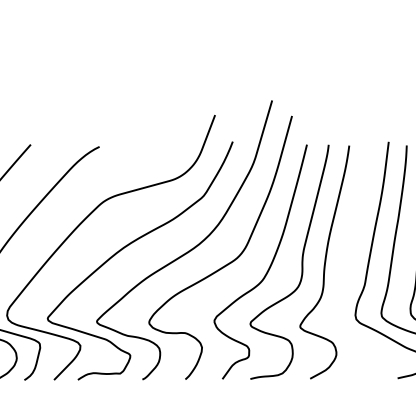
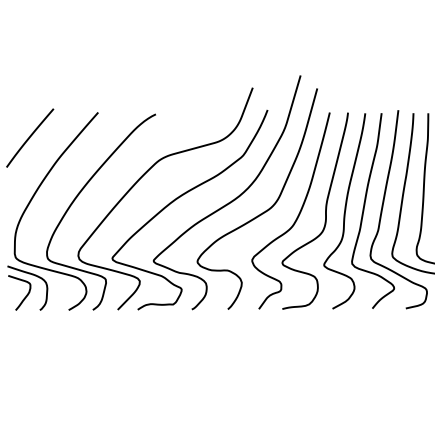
curve: (348, 261) -> (364, 210), added

